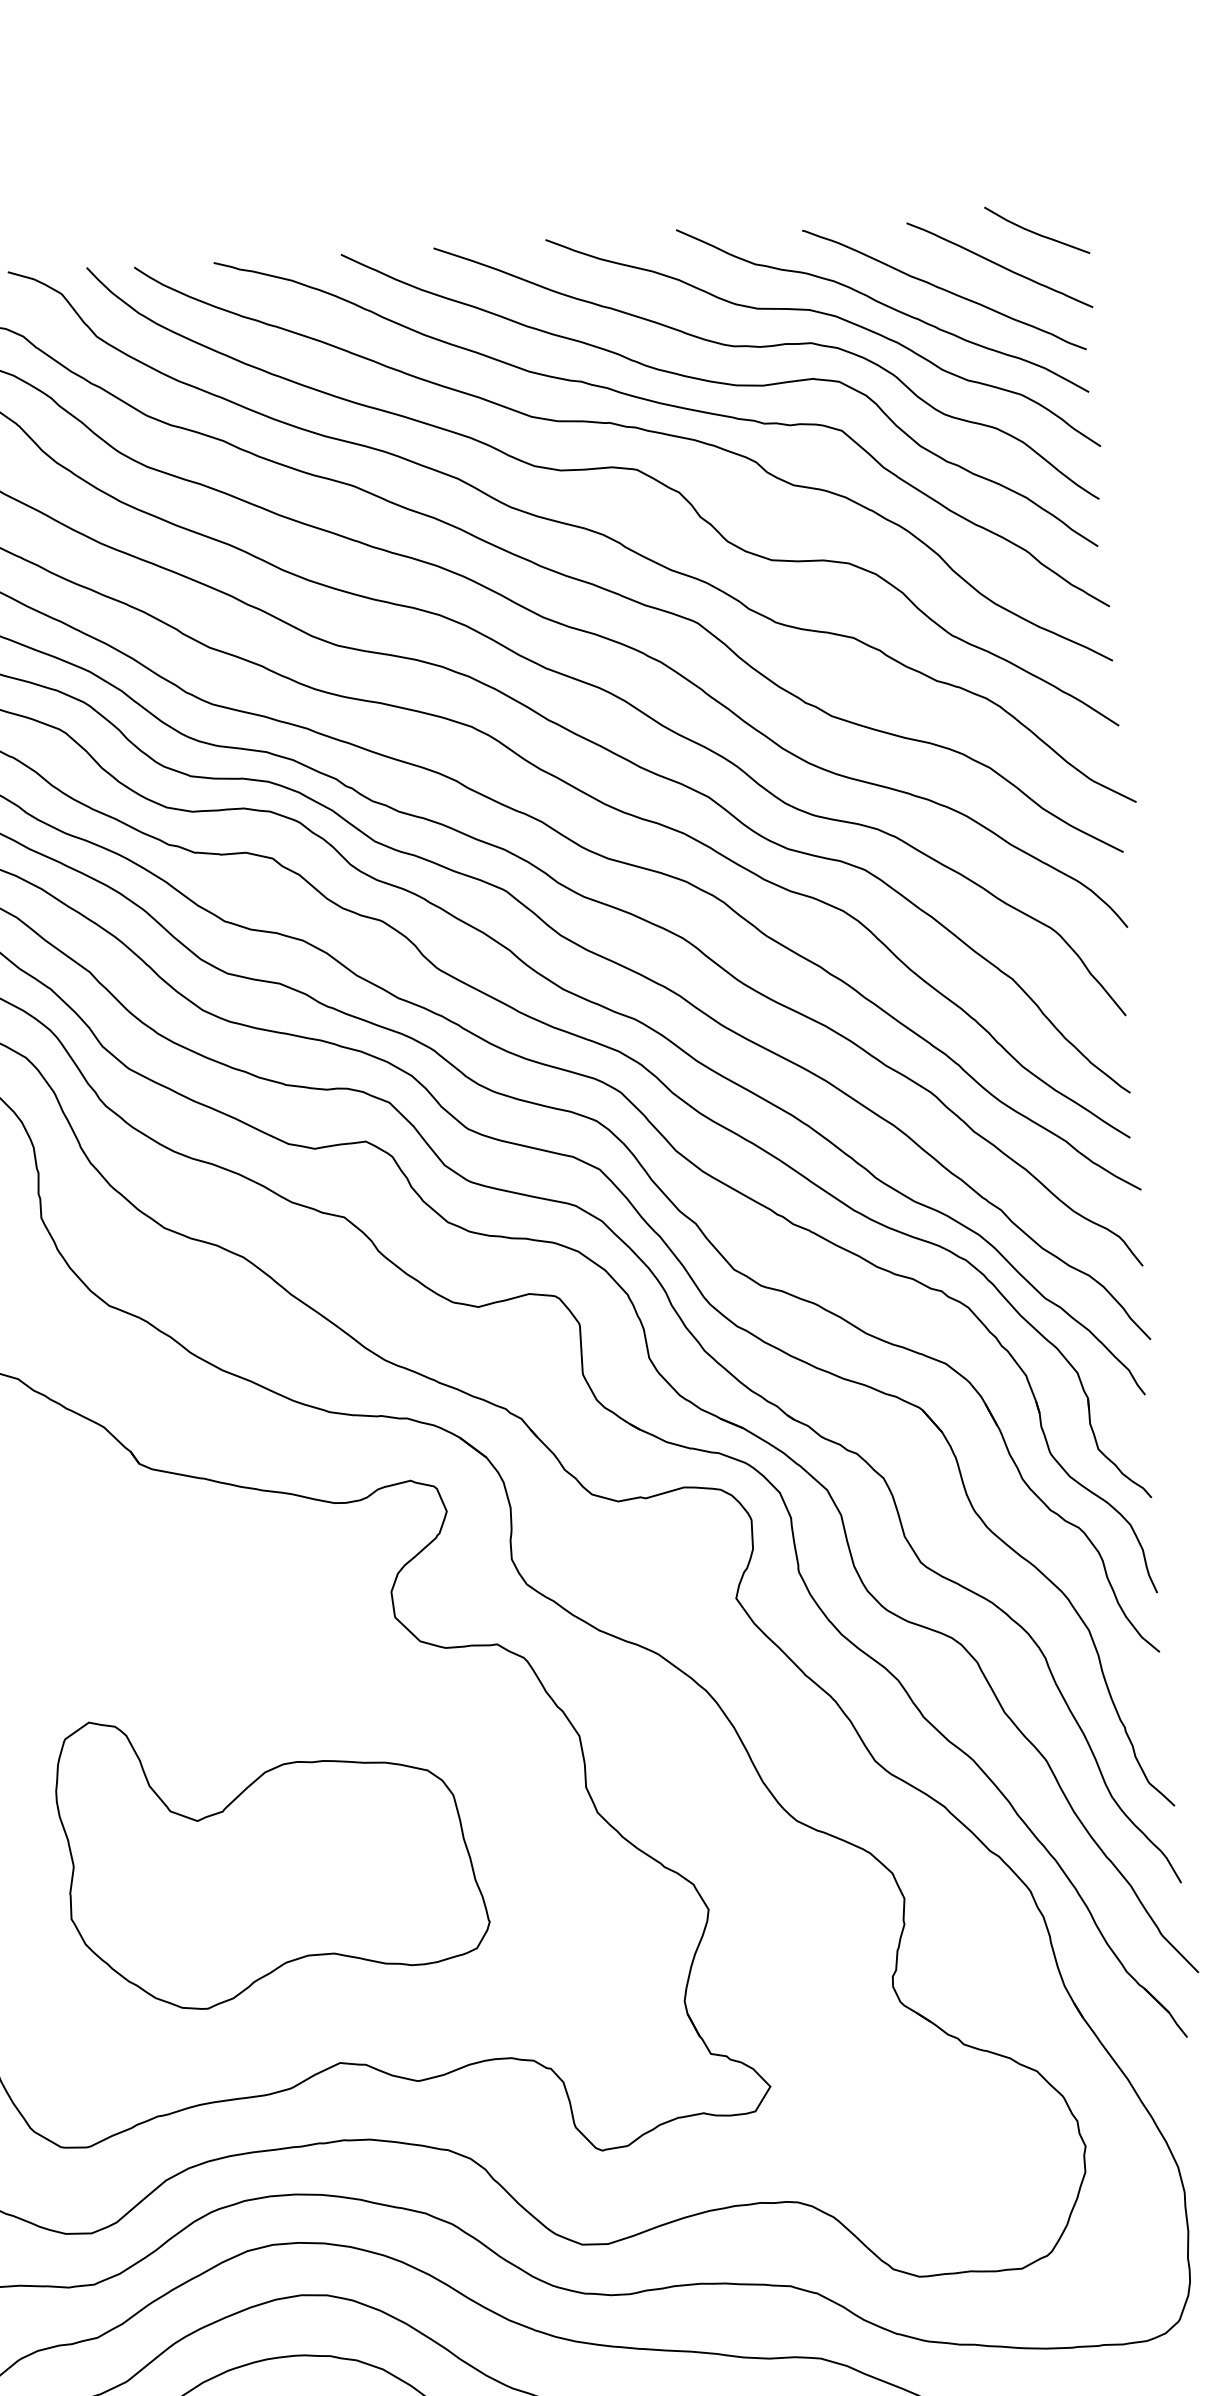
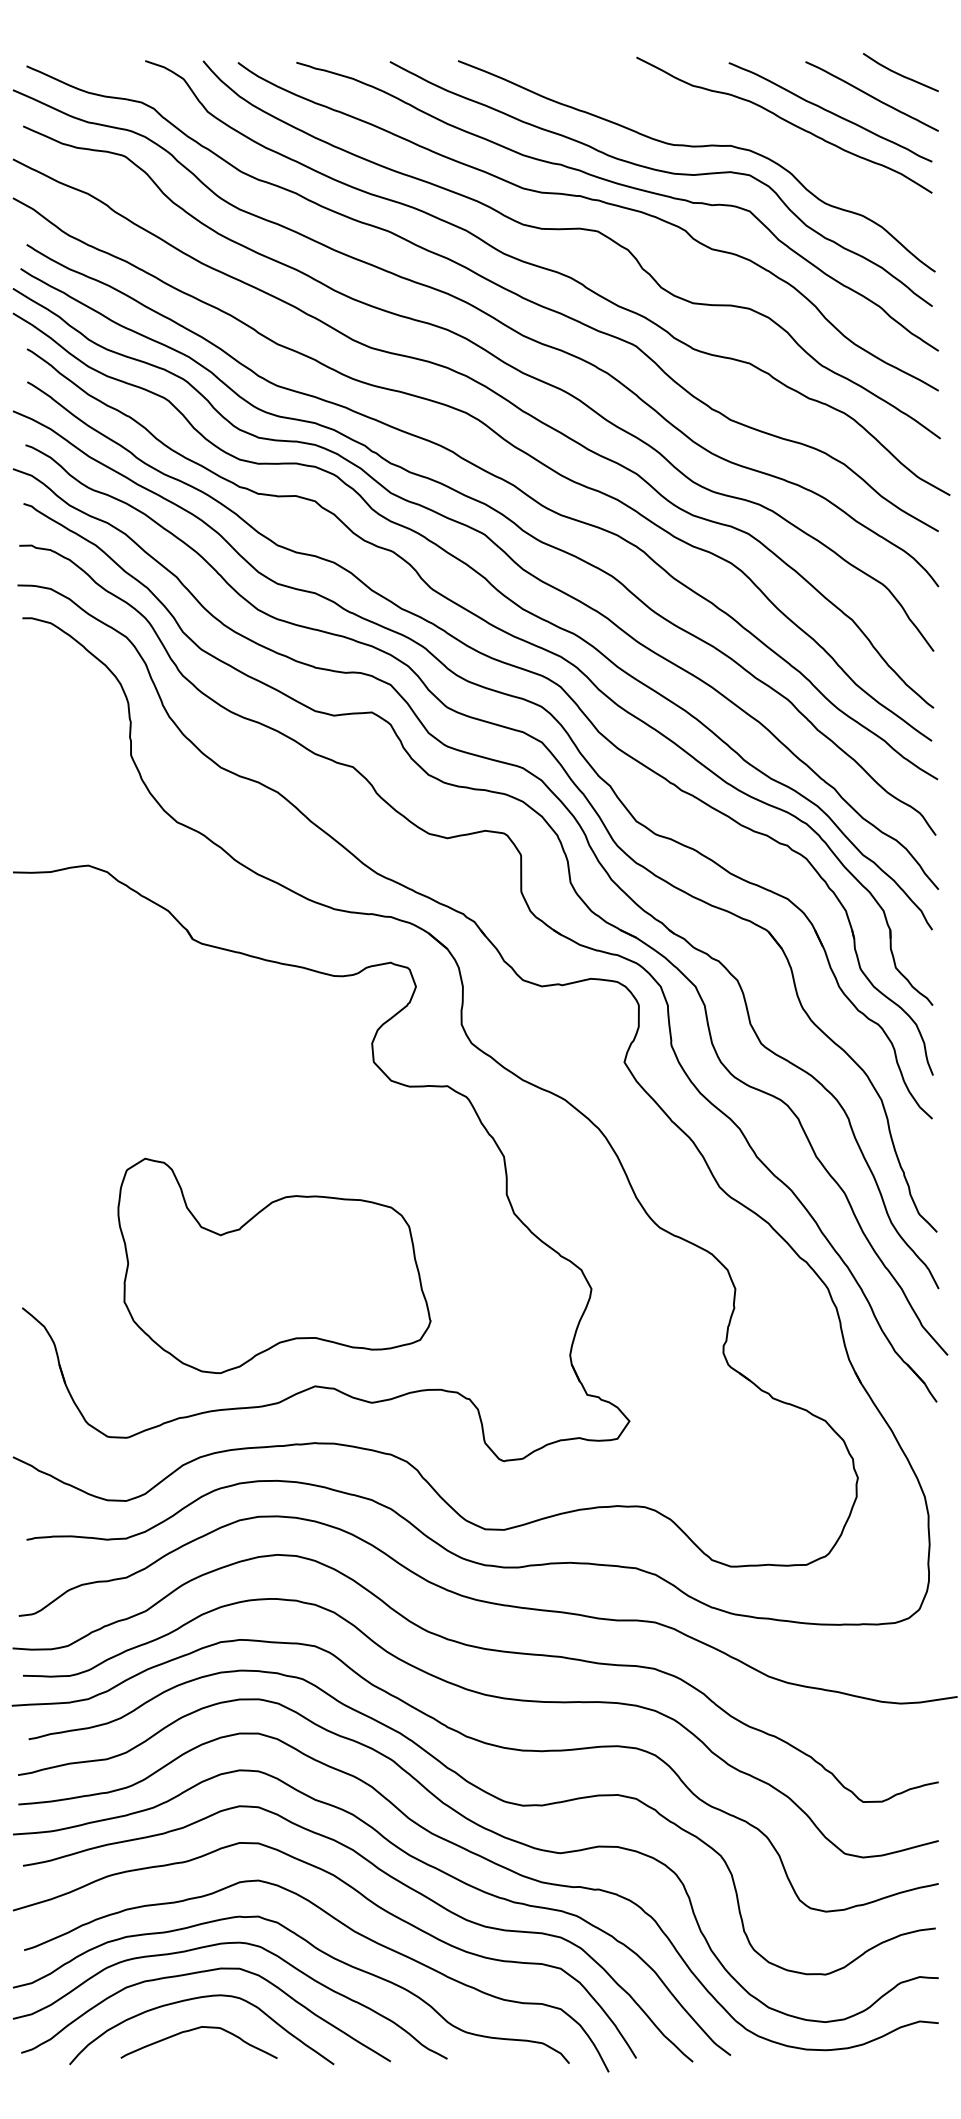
curve: (831, 316) -> (746, 127), removed
part: (272, 1858) -> (274, 1265), moved

